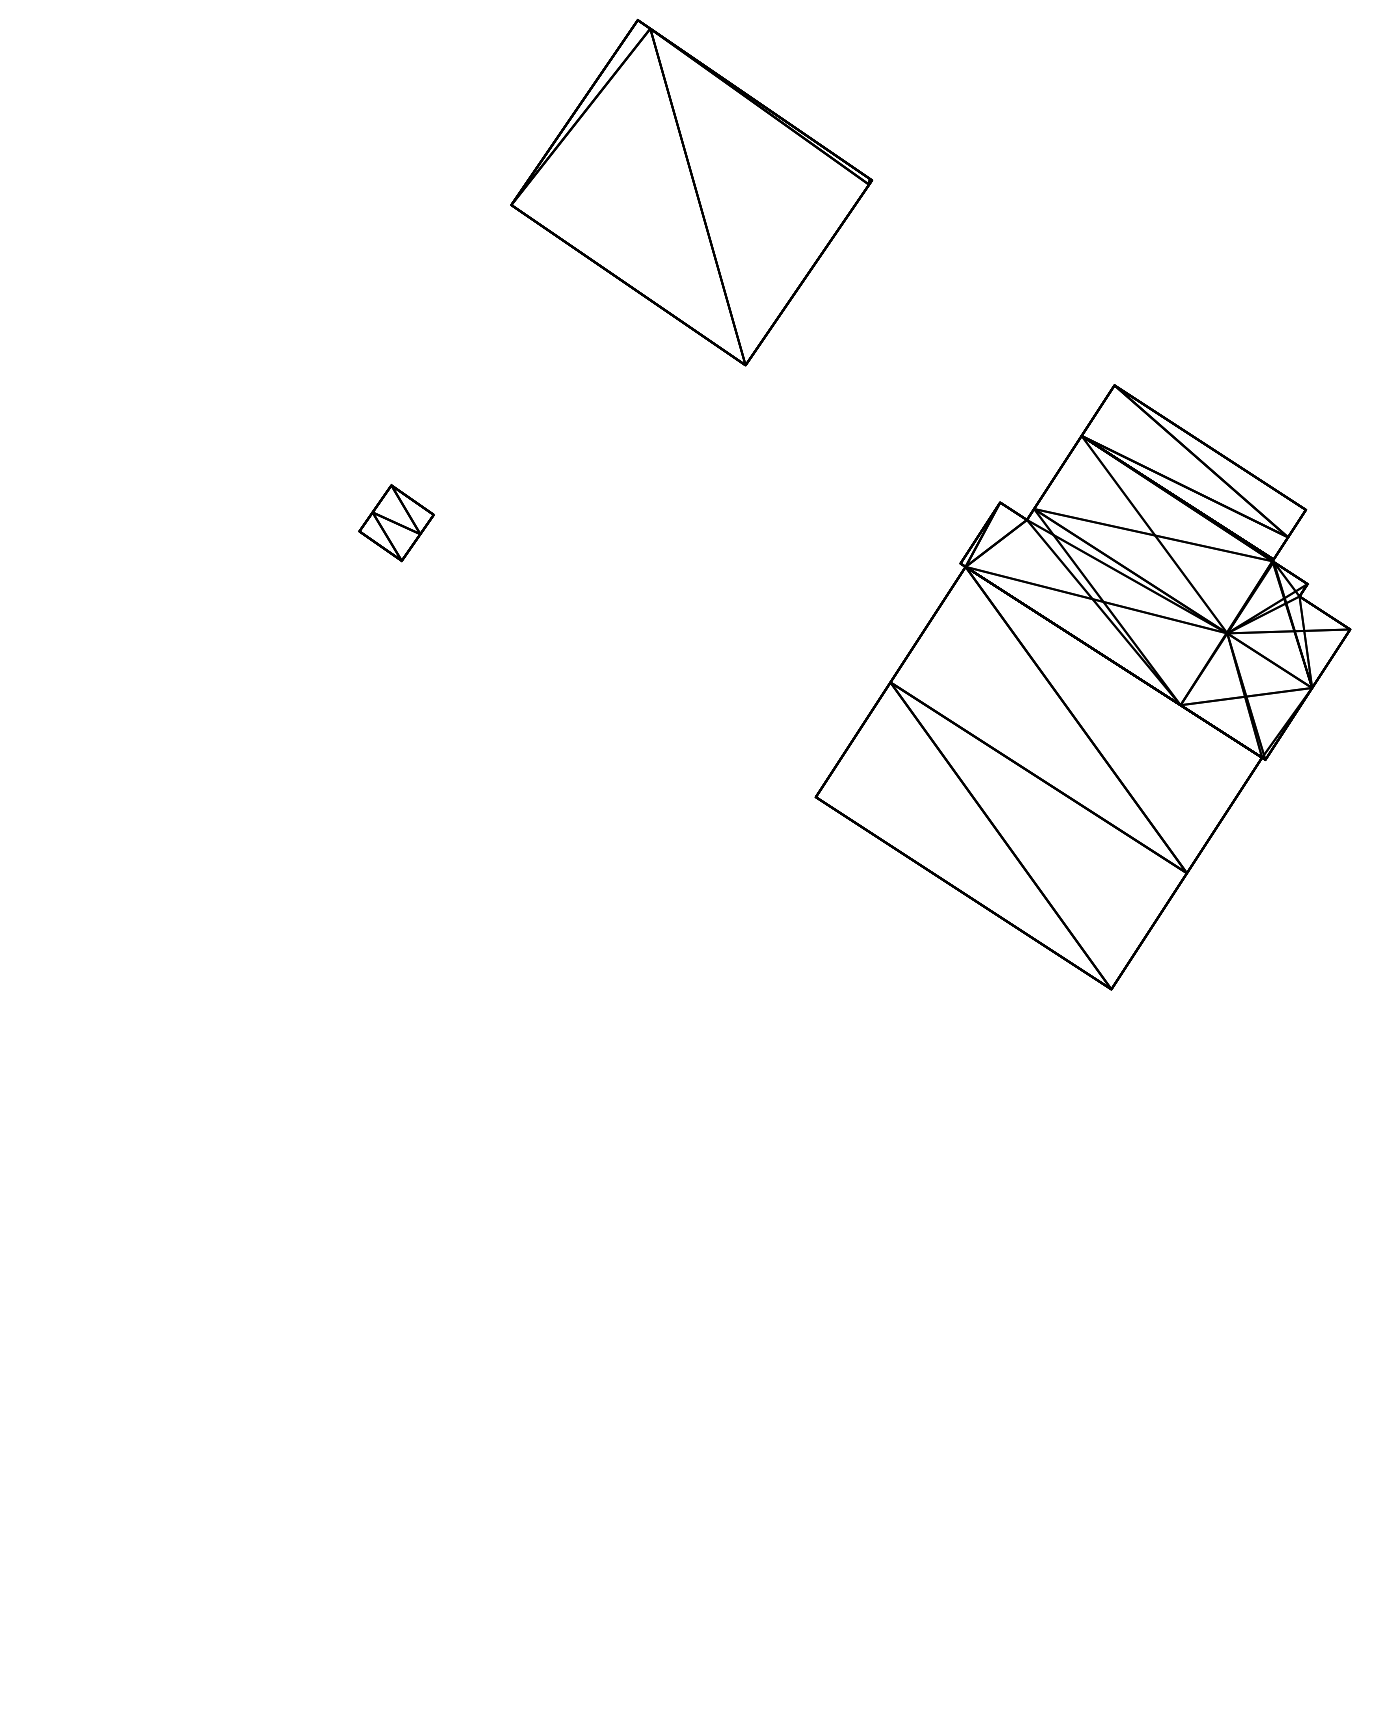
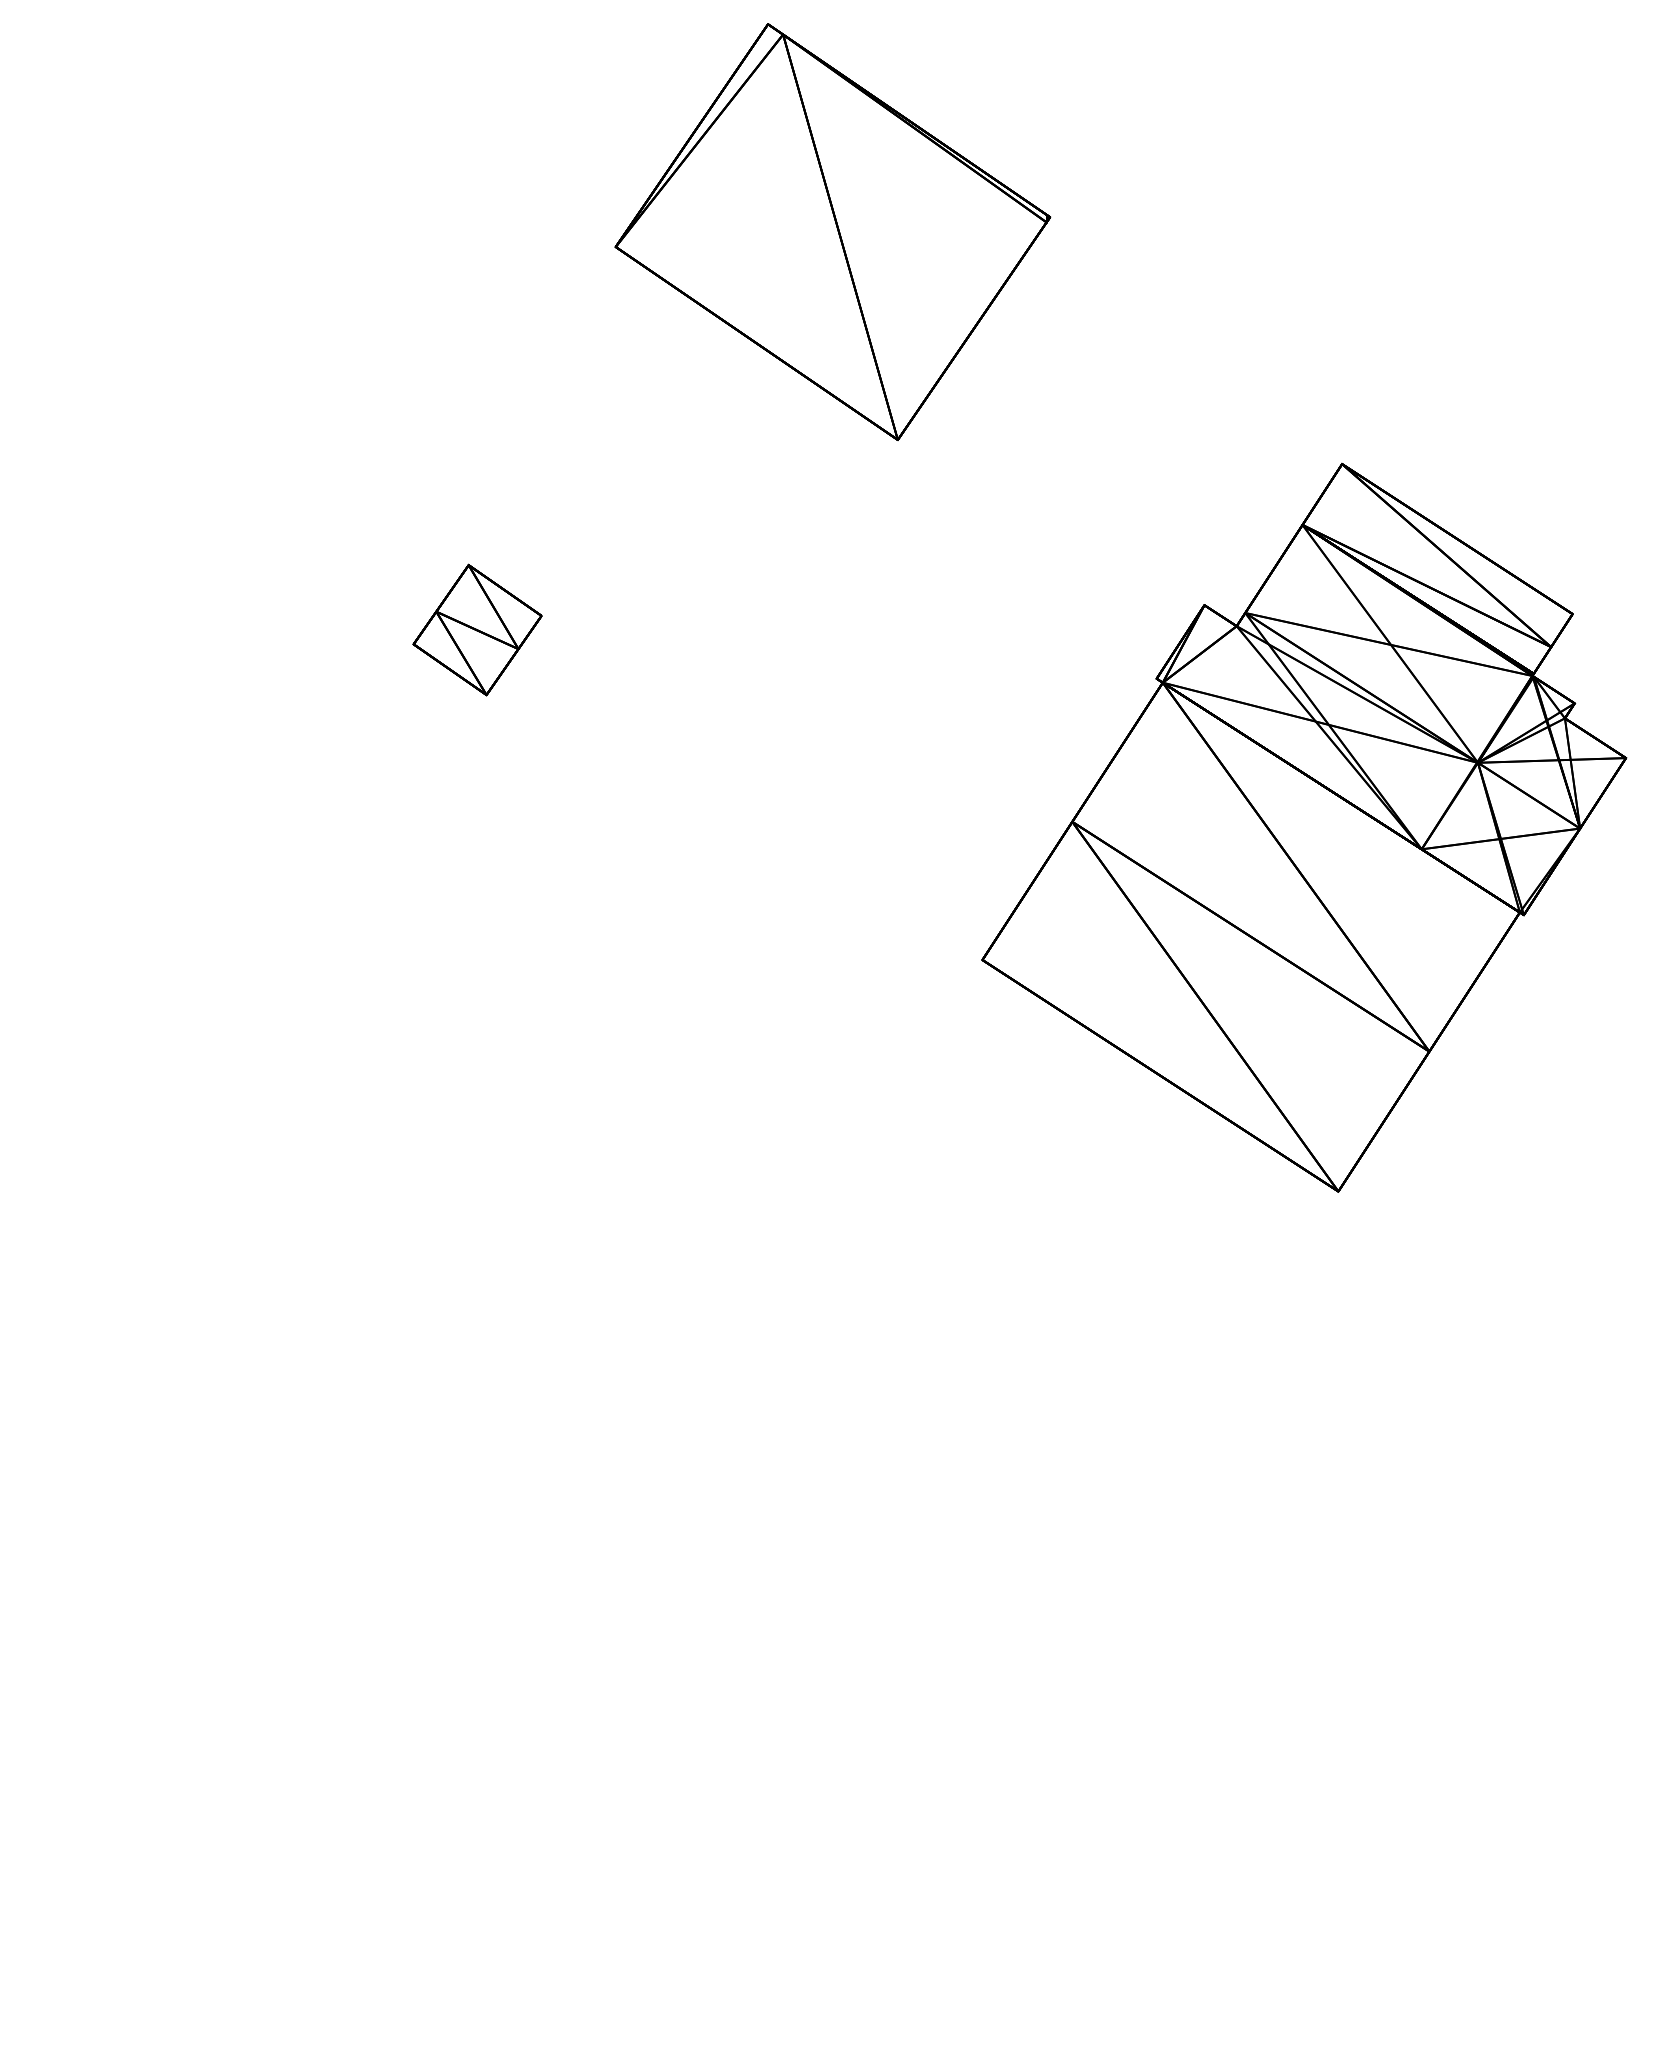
part: (396, 522) -> (477, 629), size x1.43

